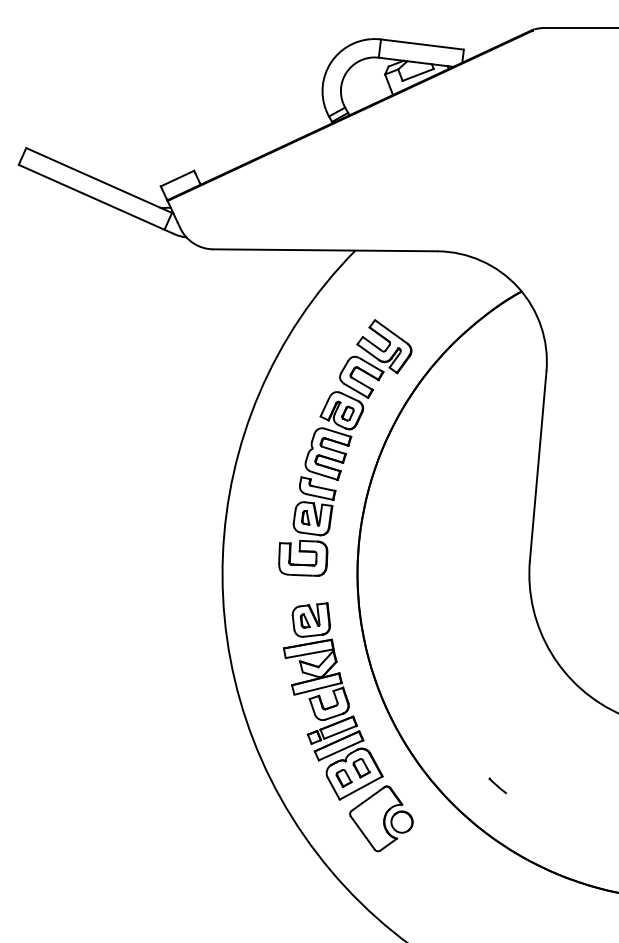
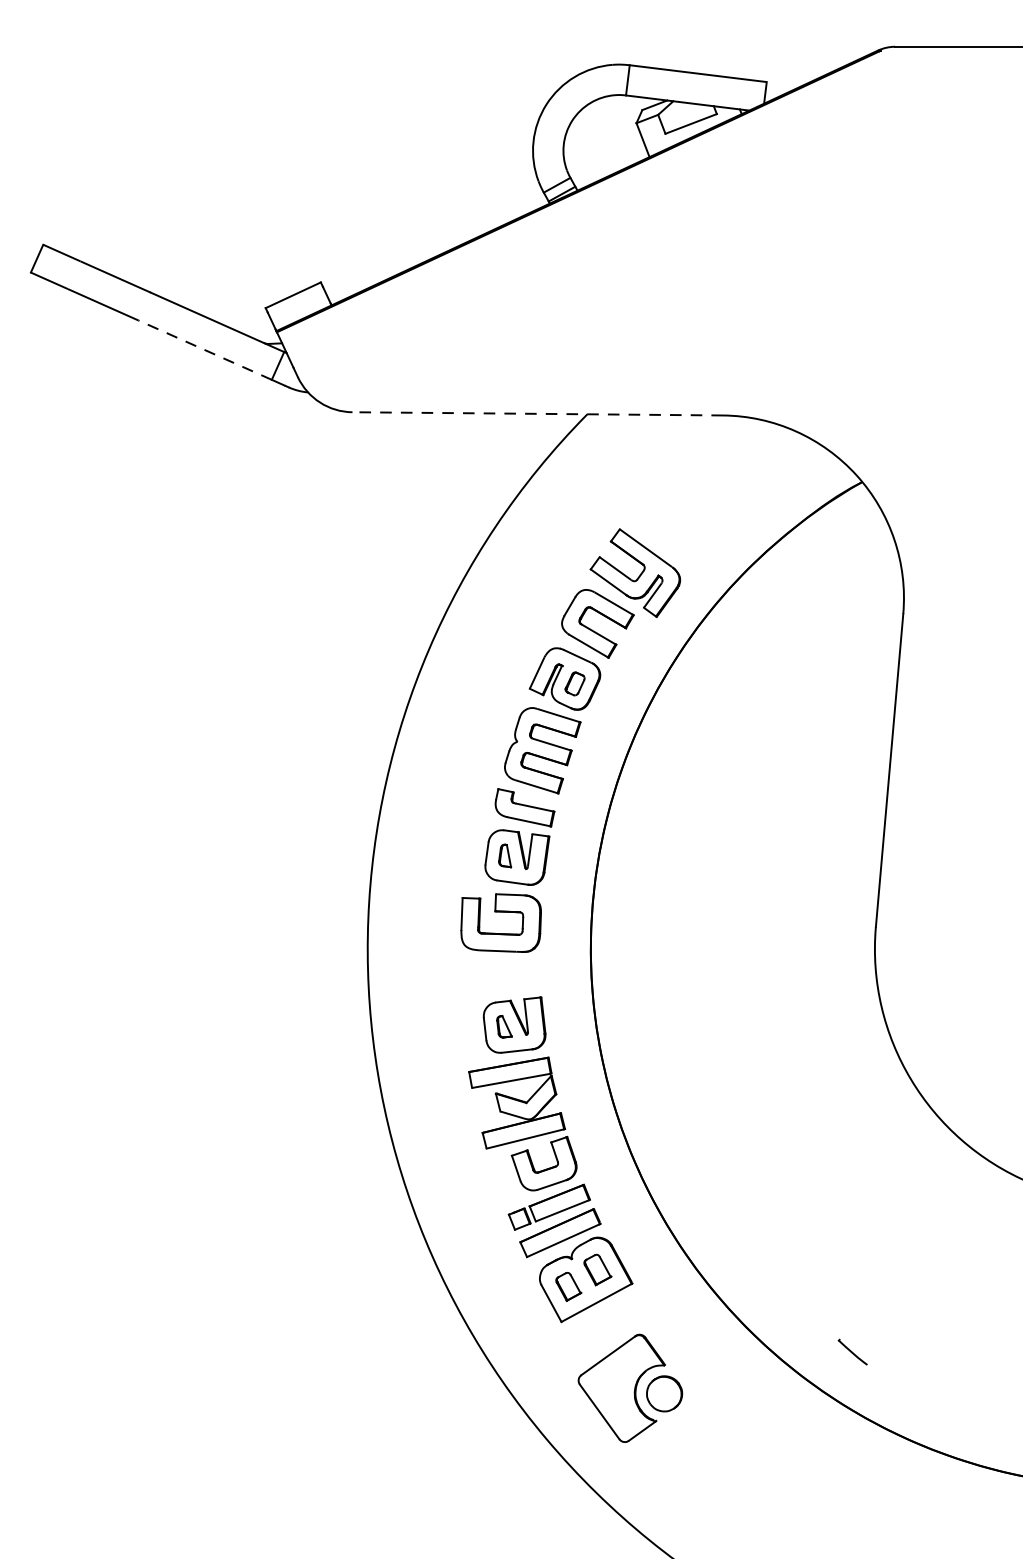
line: (123, 211) -> (204, 349), solid -> dashed
line: (324, 250) -> (536, 414), solid -> dashed
line: (497, 785) -> (852, 1351), moved
part: (381, 818) -> (630, 1387), moved

